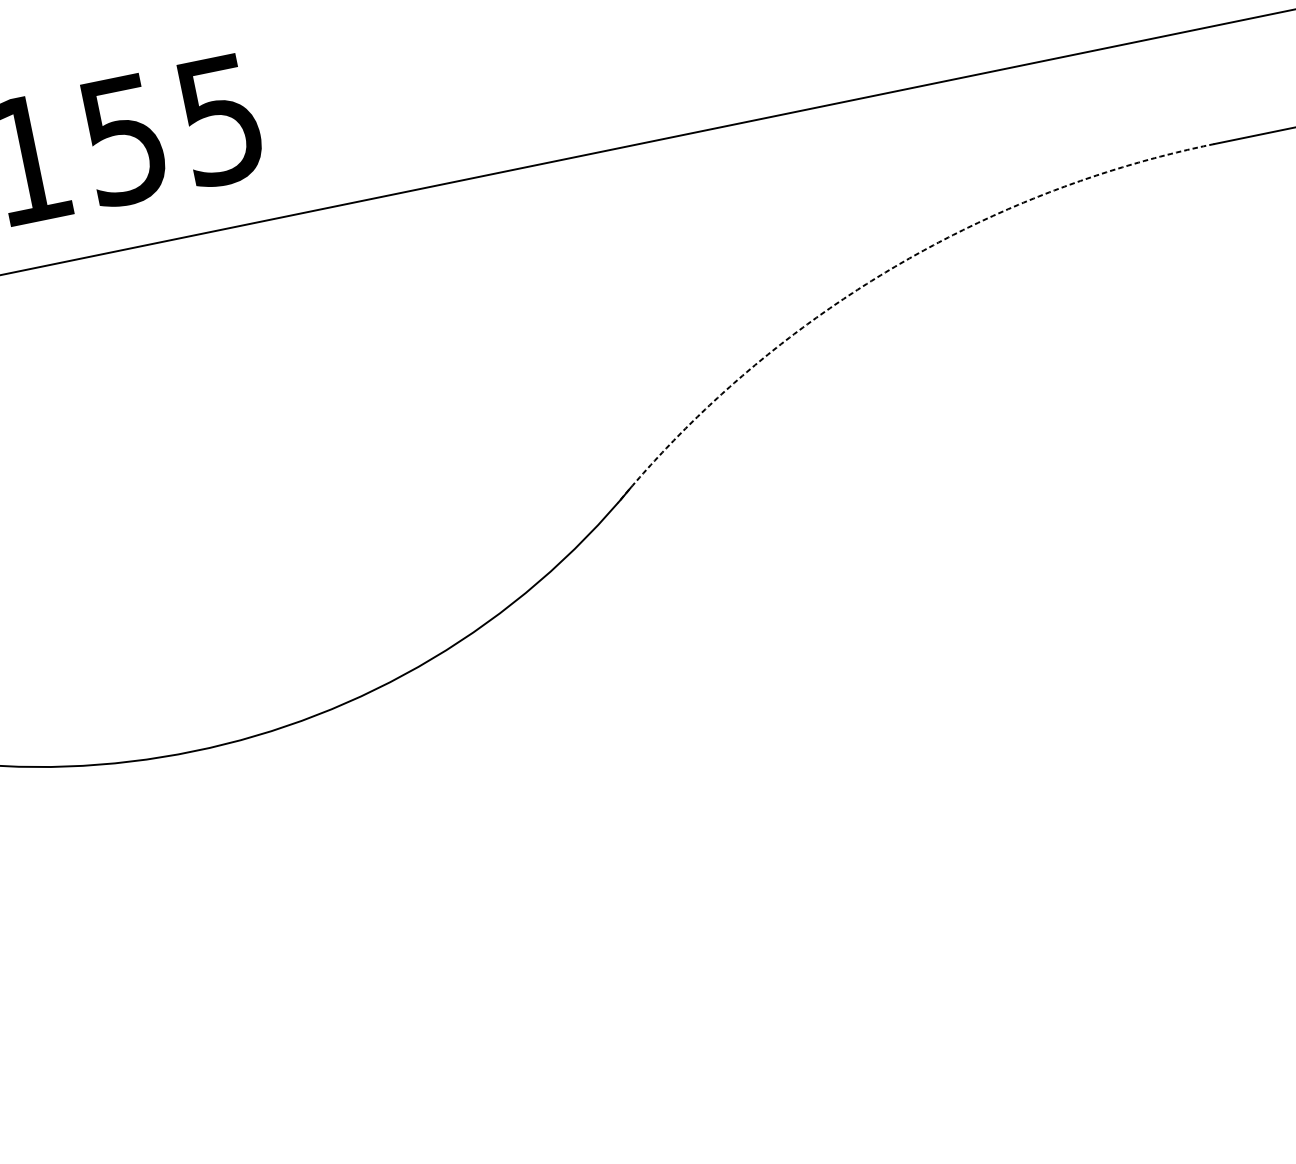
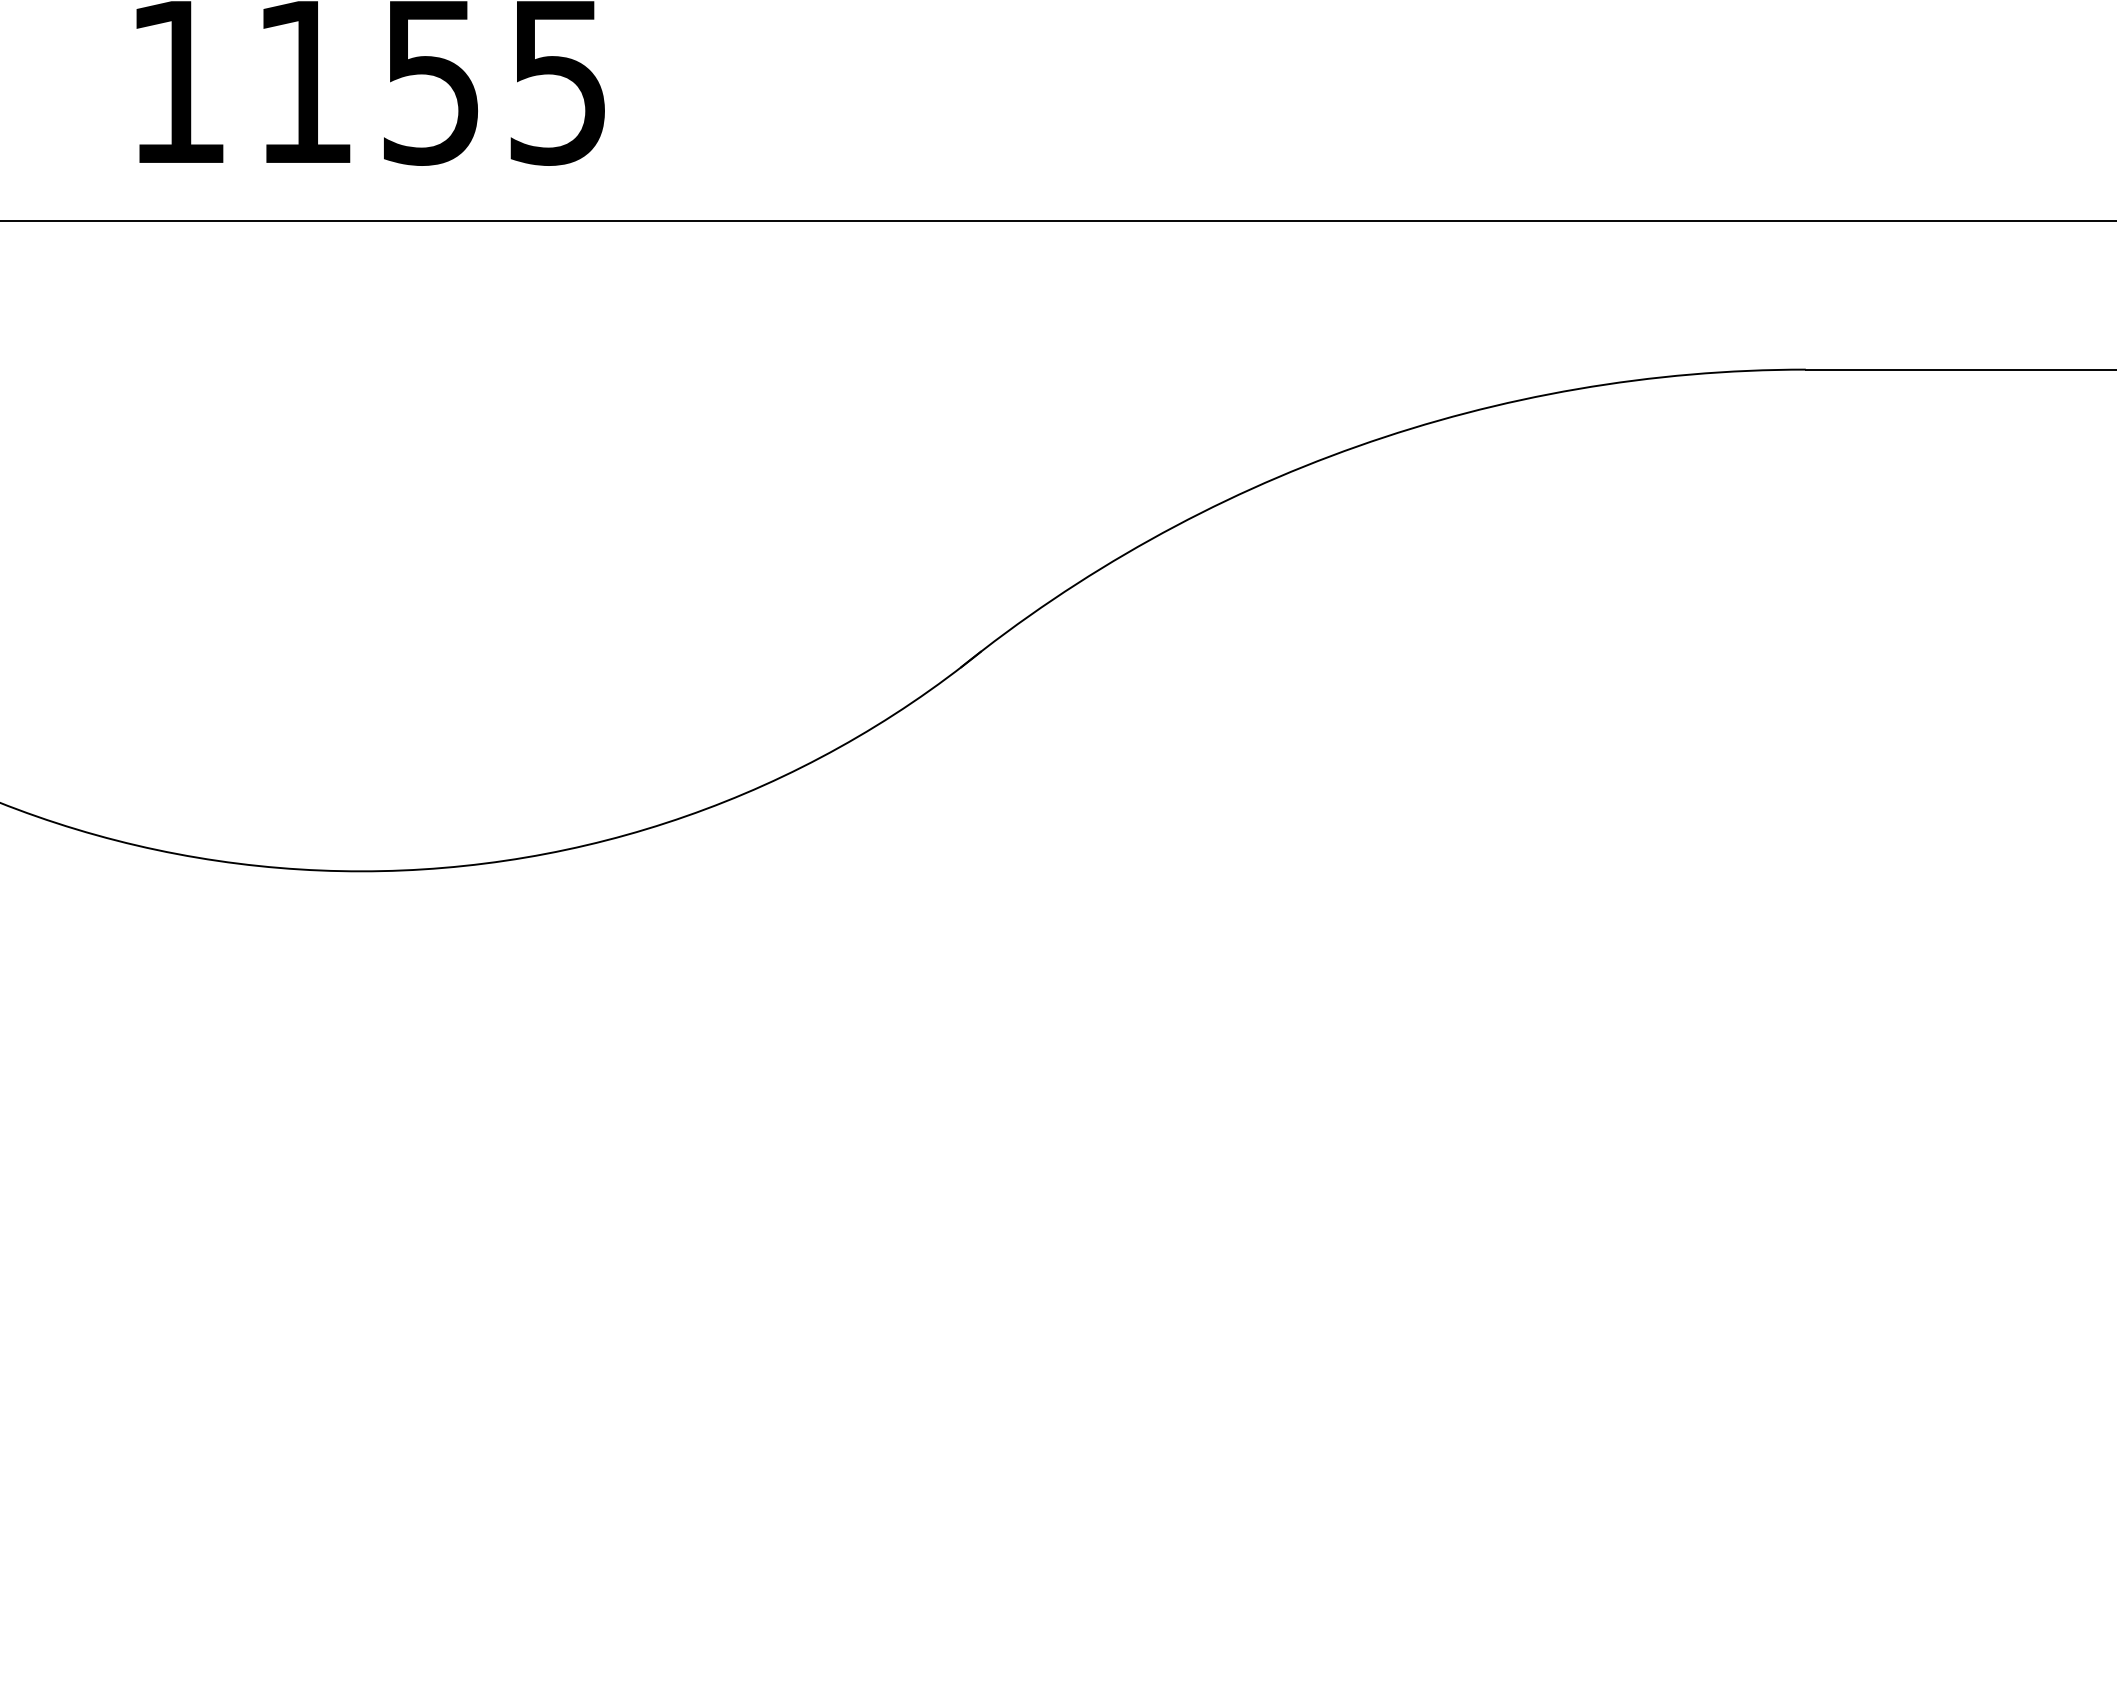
arc: (885, 272) -> (1357, 446), dashed -> solid

